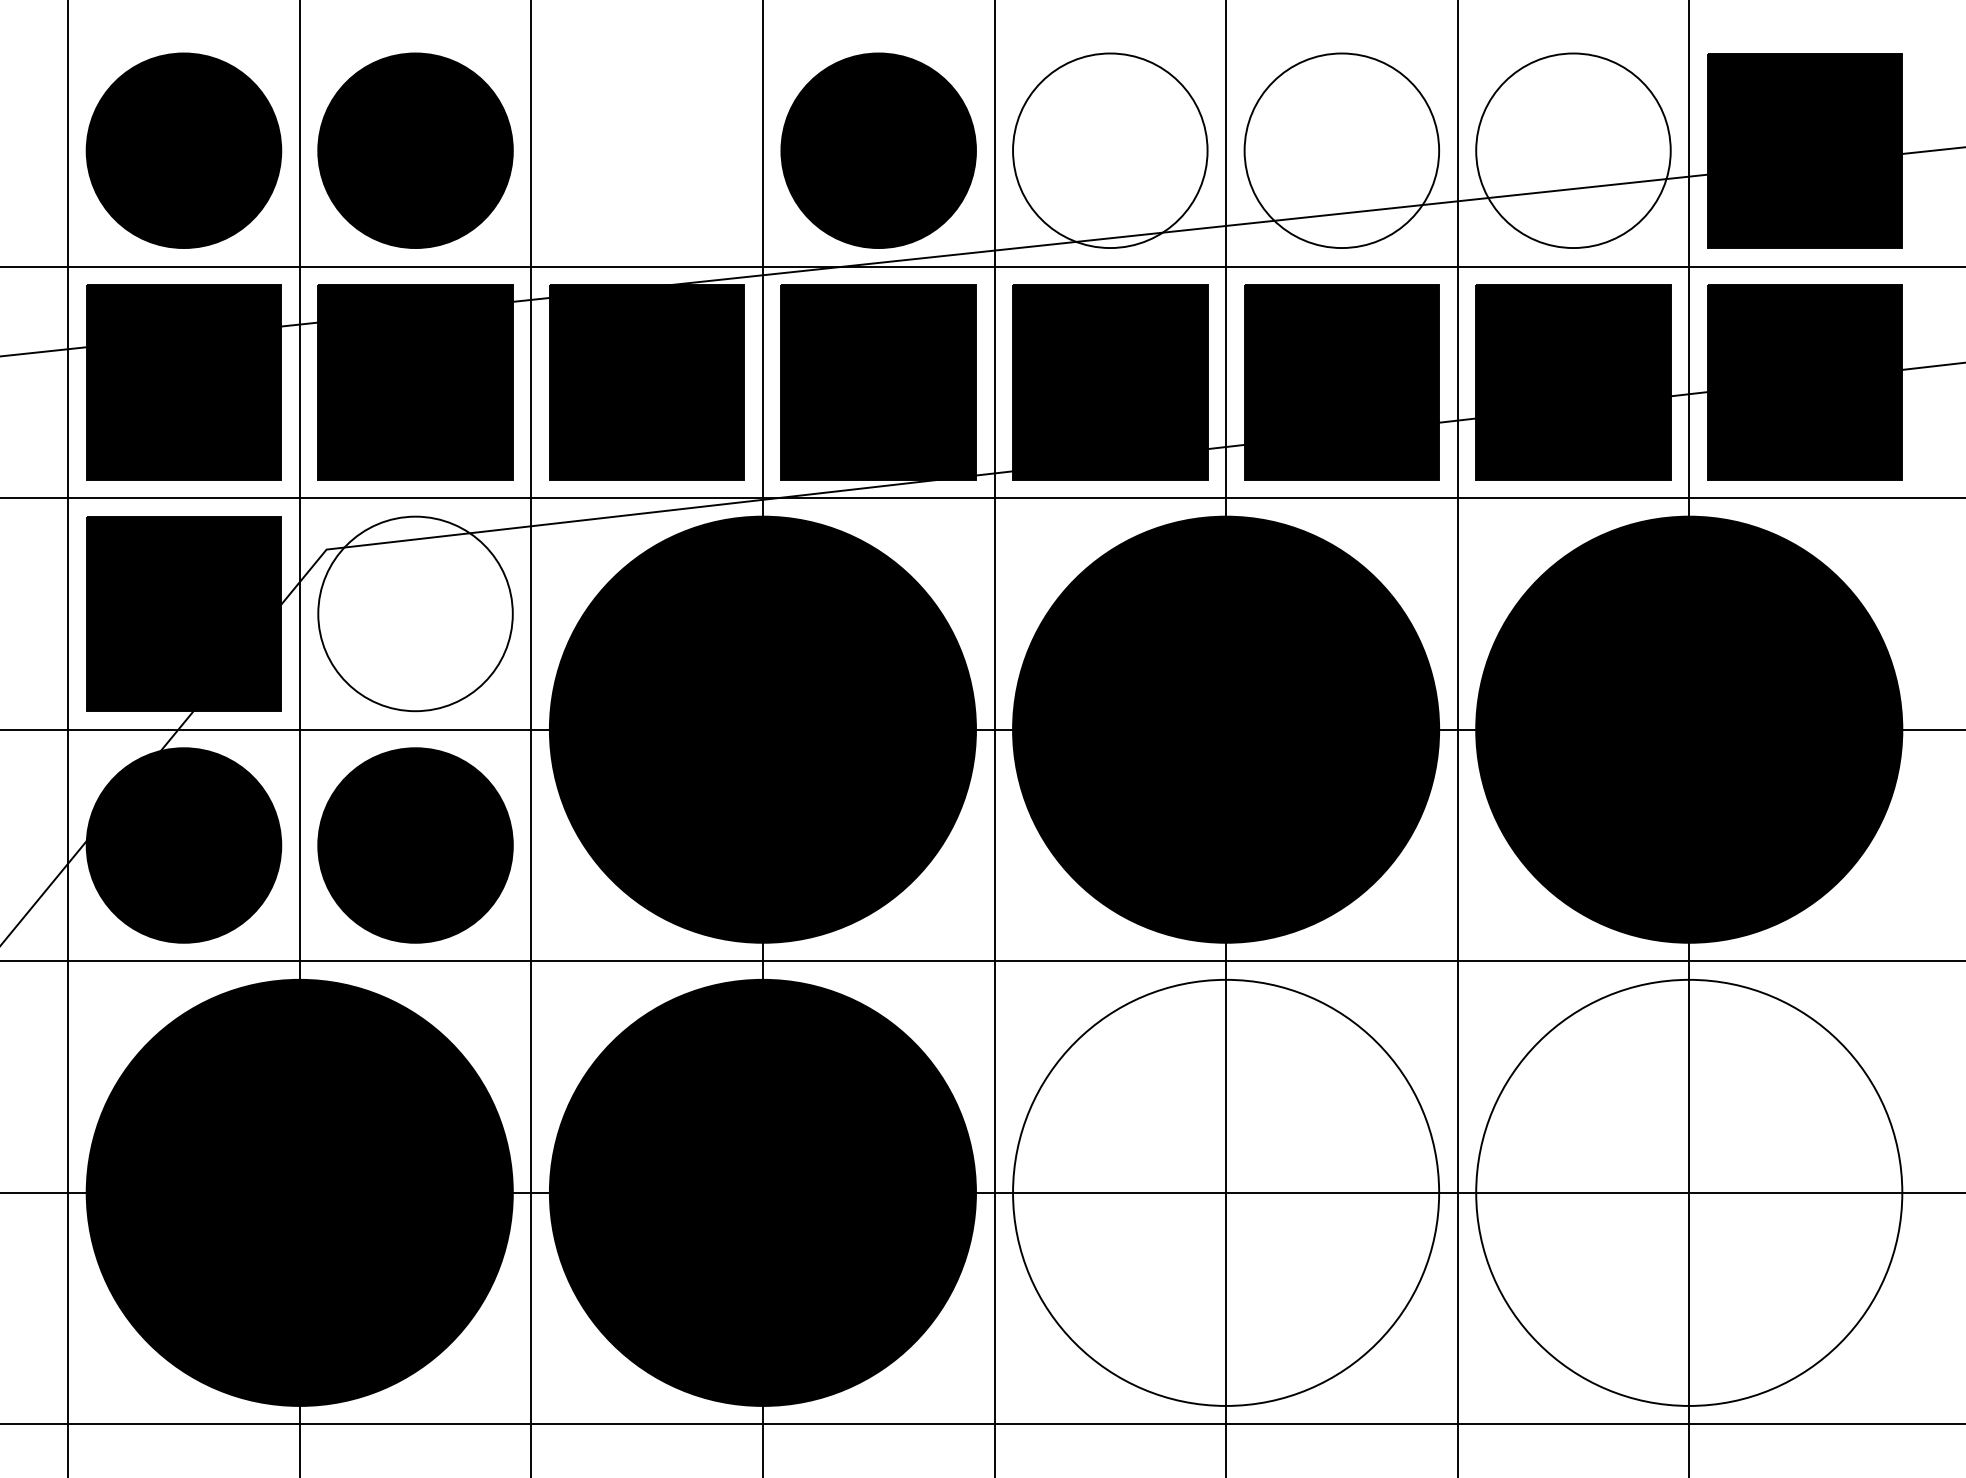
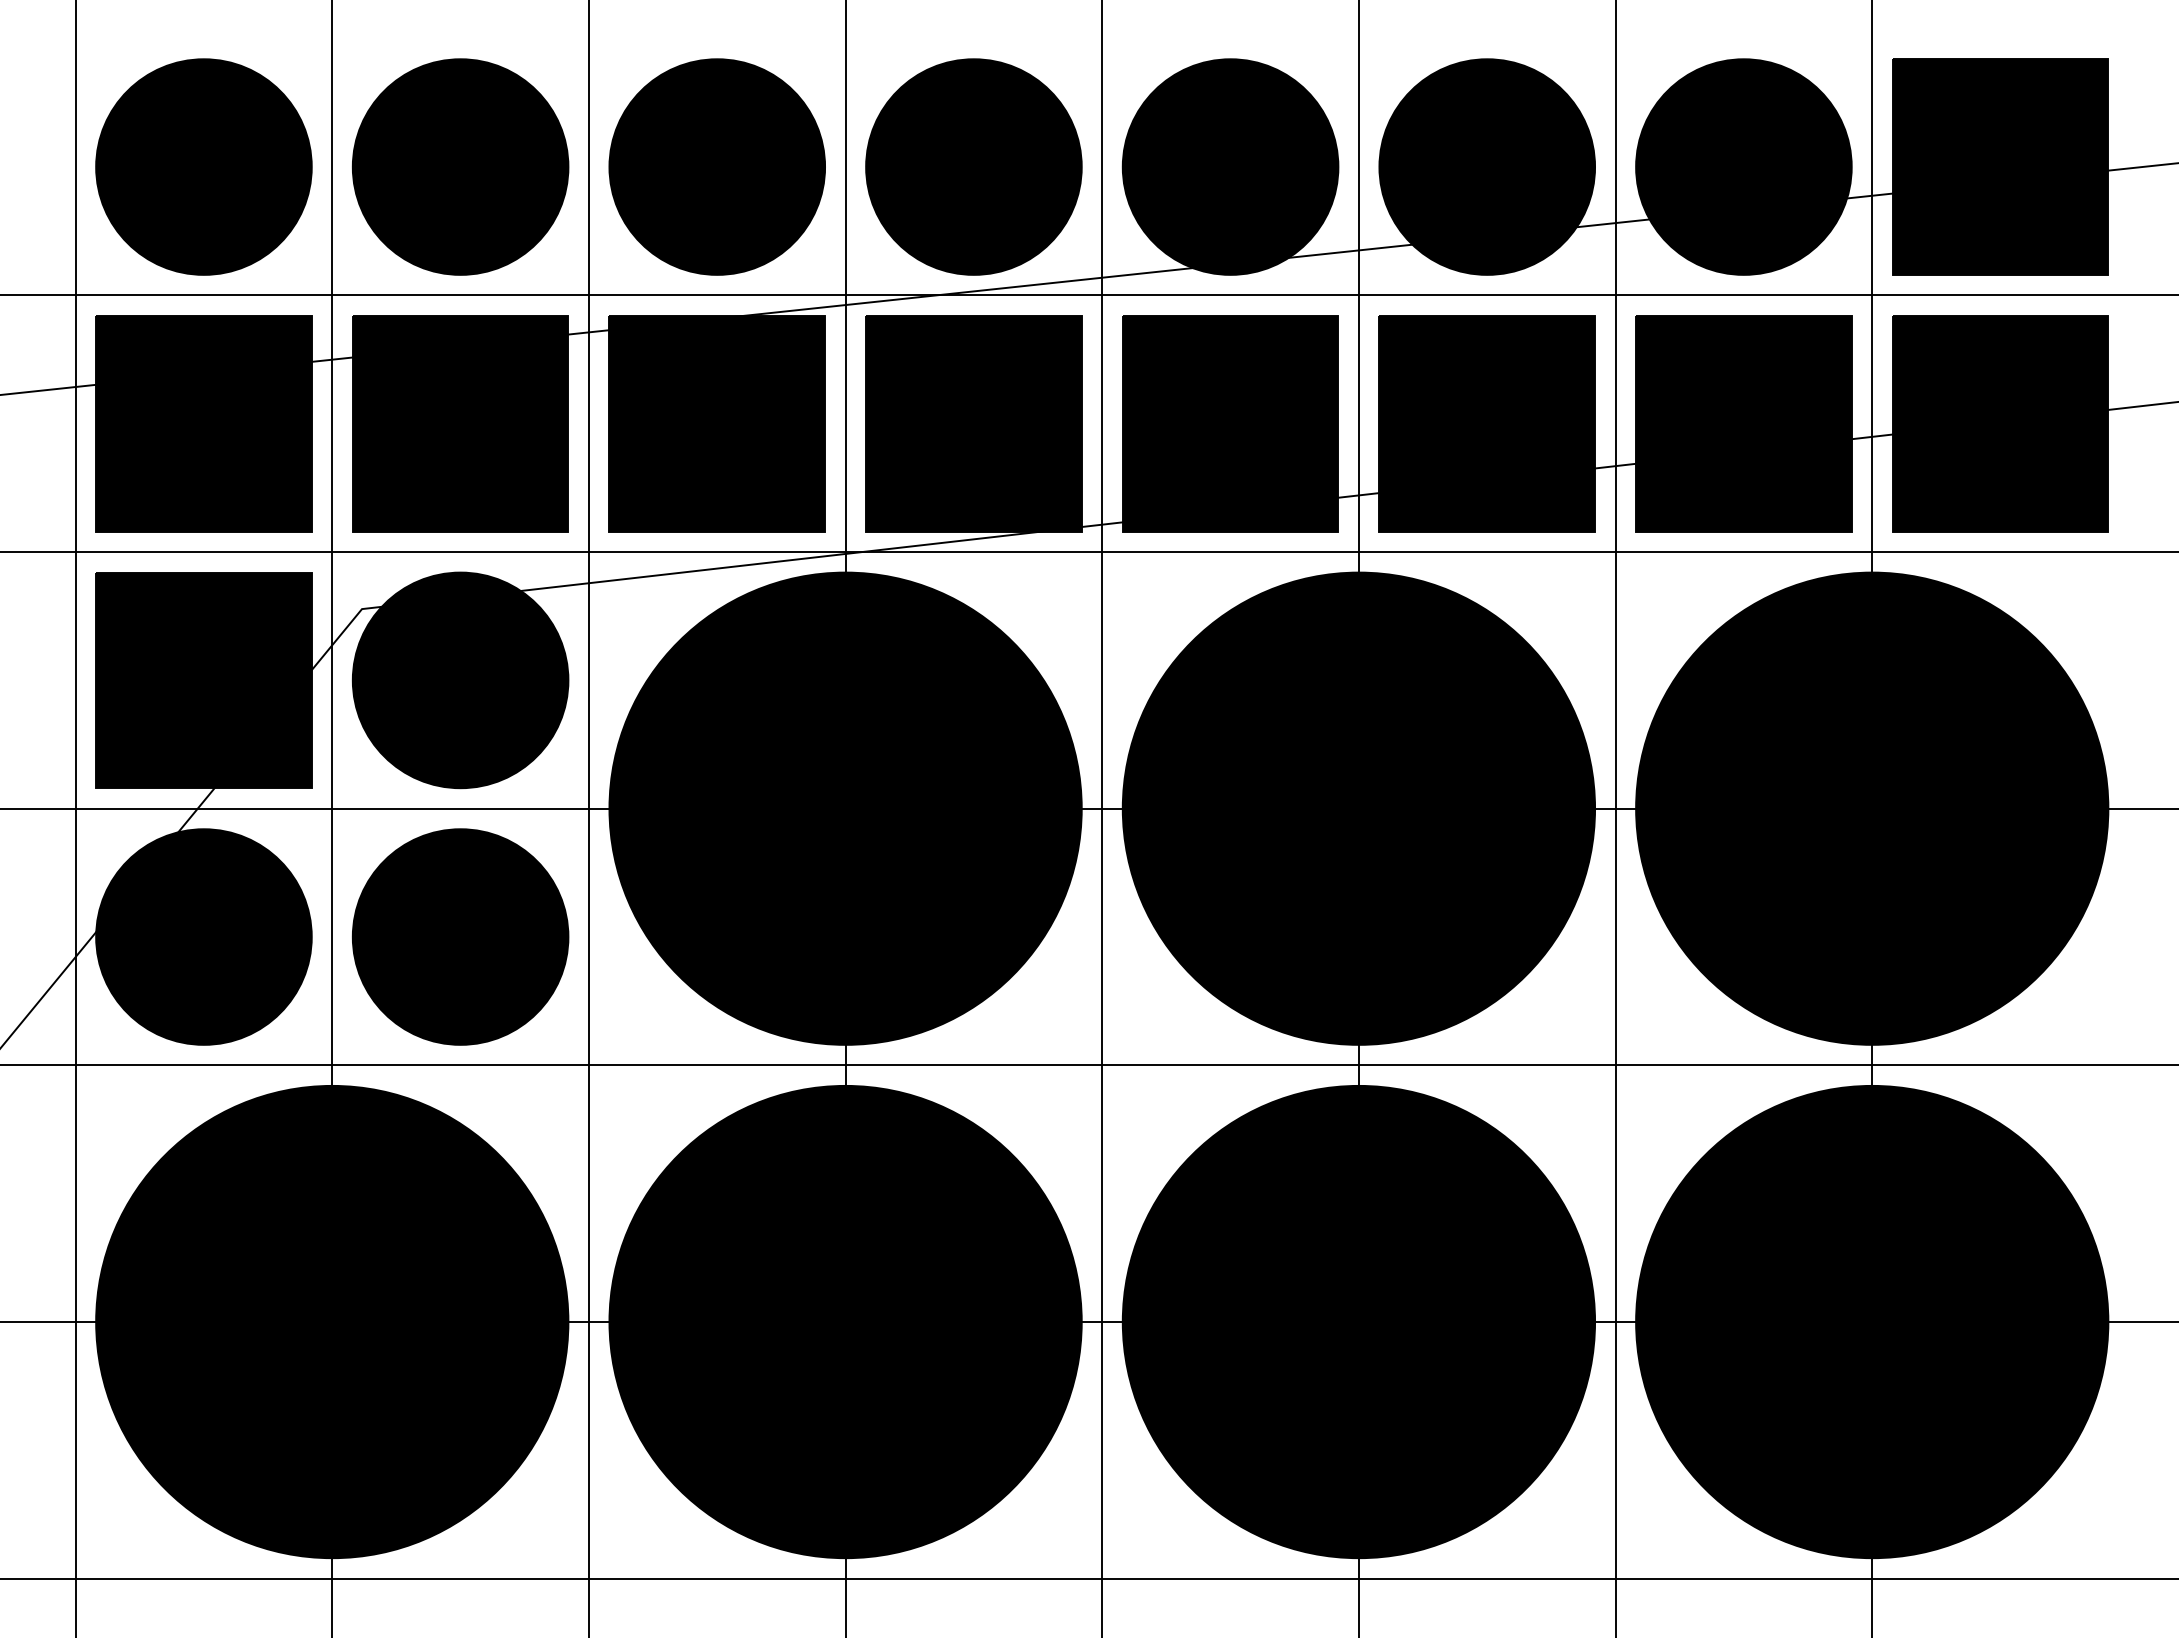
part: (646, 150) -> (716, 166), added
fill: (1110, 150) -> (1230, 166), added
fill: (1342, 150) -> (1487, 166), added
fill: (1573, 150) -> (1743, 166), added
fill: (415, 614) -> (460, 680), added
fill: (1225, 1192) -> (1358, 1321), added
fill: (1689, 1192) -> (1872, 1321), added

